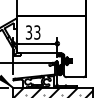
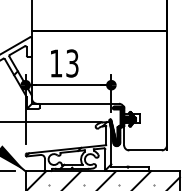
text: (28, 32) -> (55, 63), 33 -> 13

